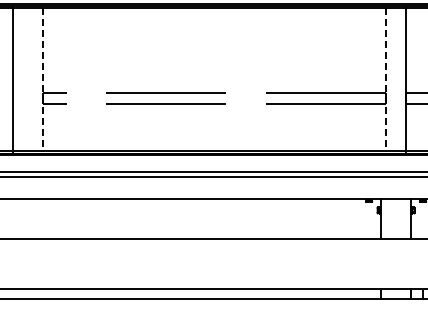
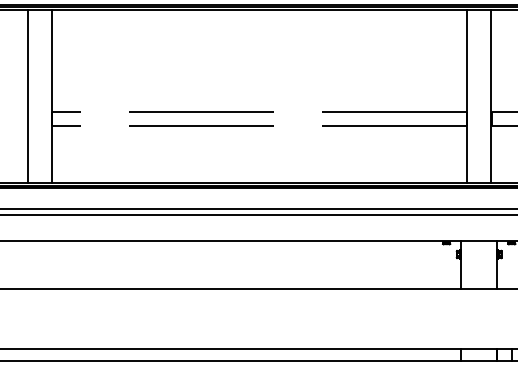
line: (12, 79) -> (27, 96), moved
line: (42, 79) -> (51, 96), dashed -> solid
line: (386, 79) -> (467, 96), dashed -> solid

